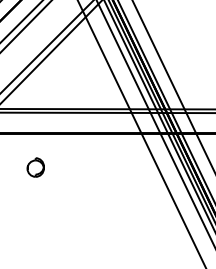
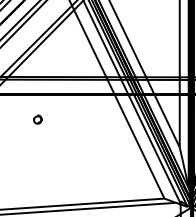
part: (35, 167) -> (37, 119), size x0.62

